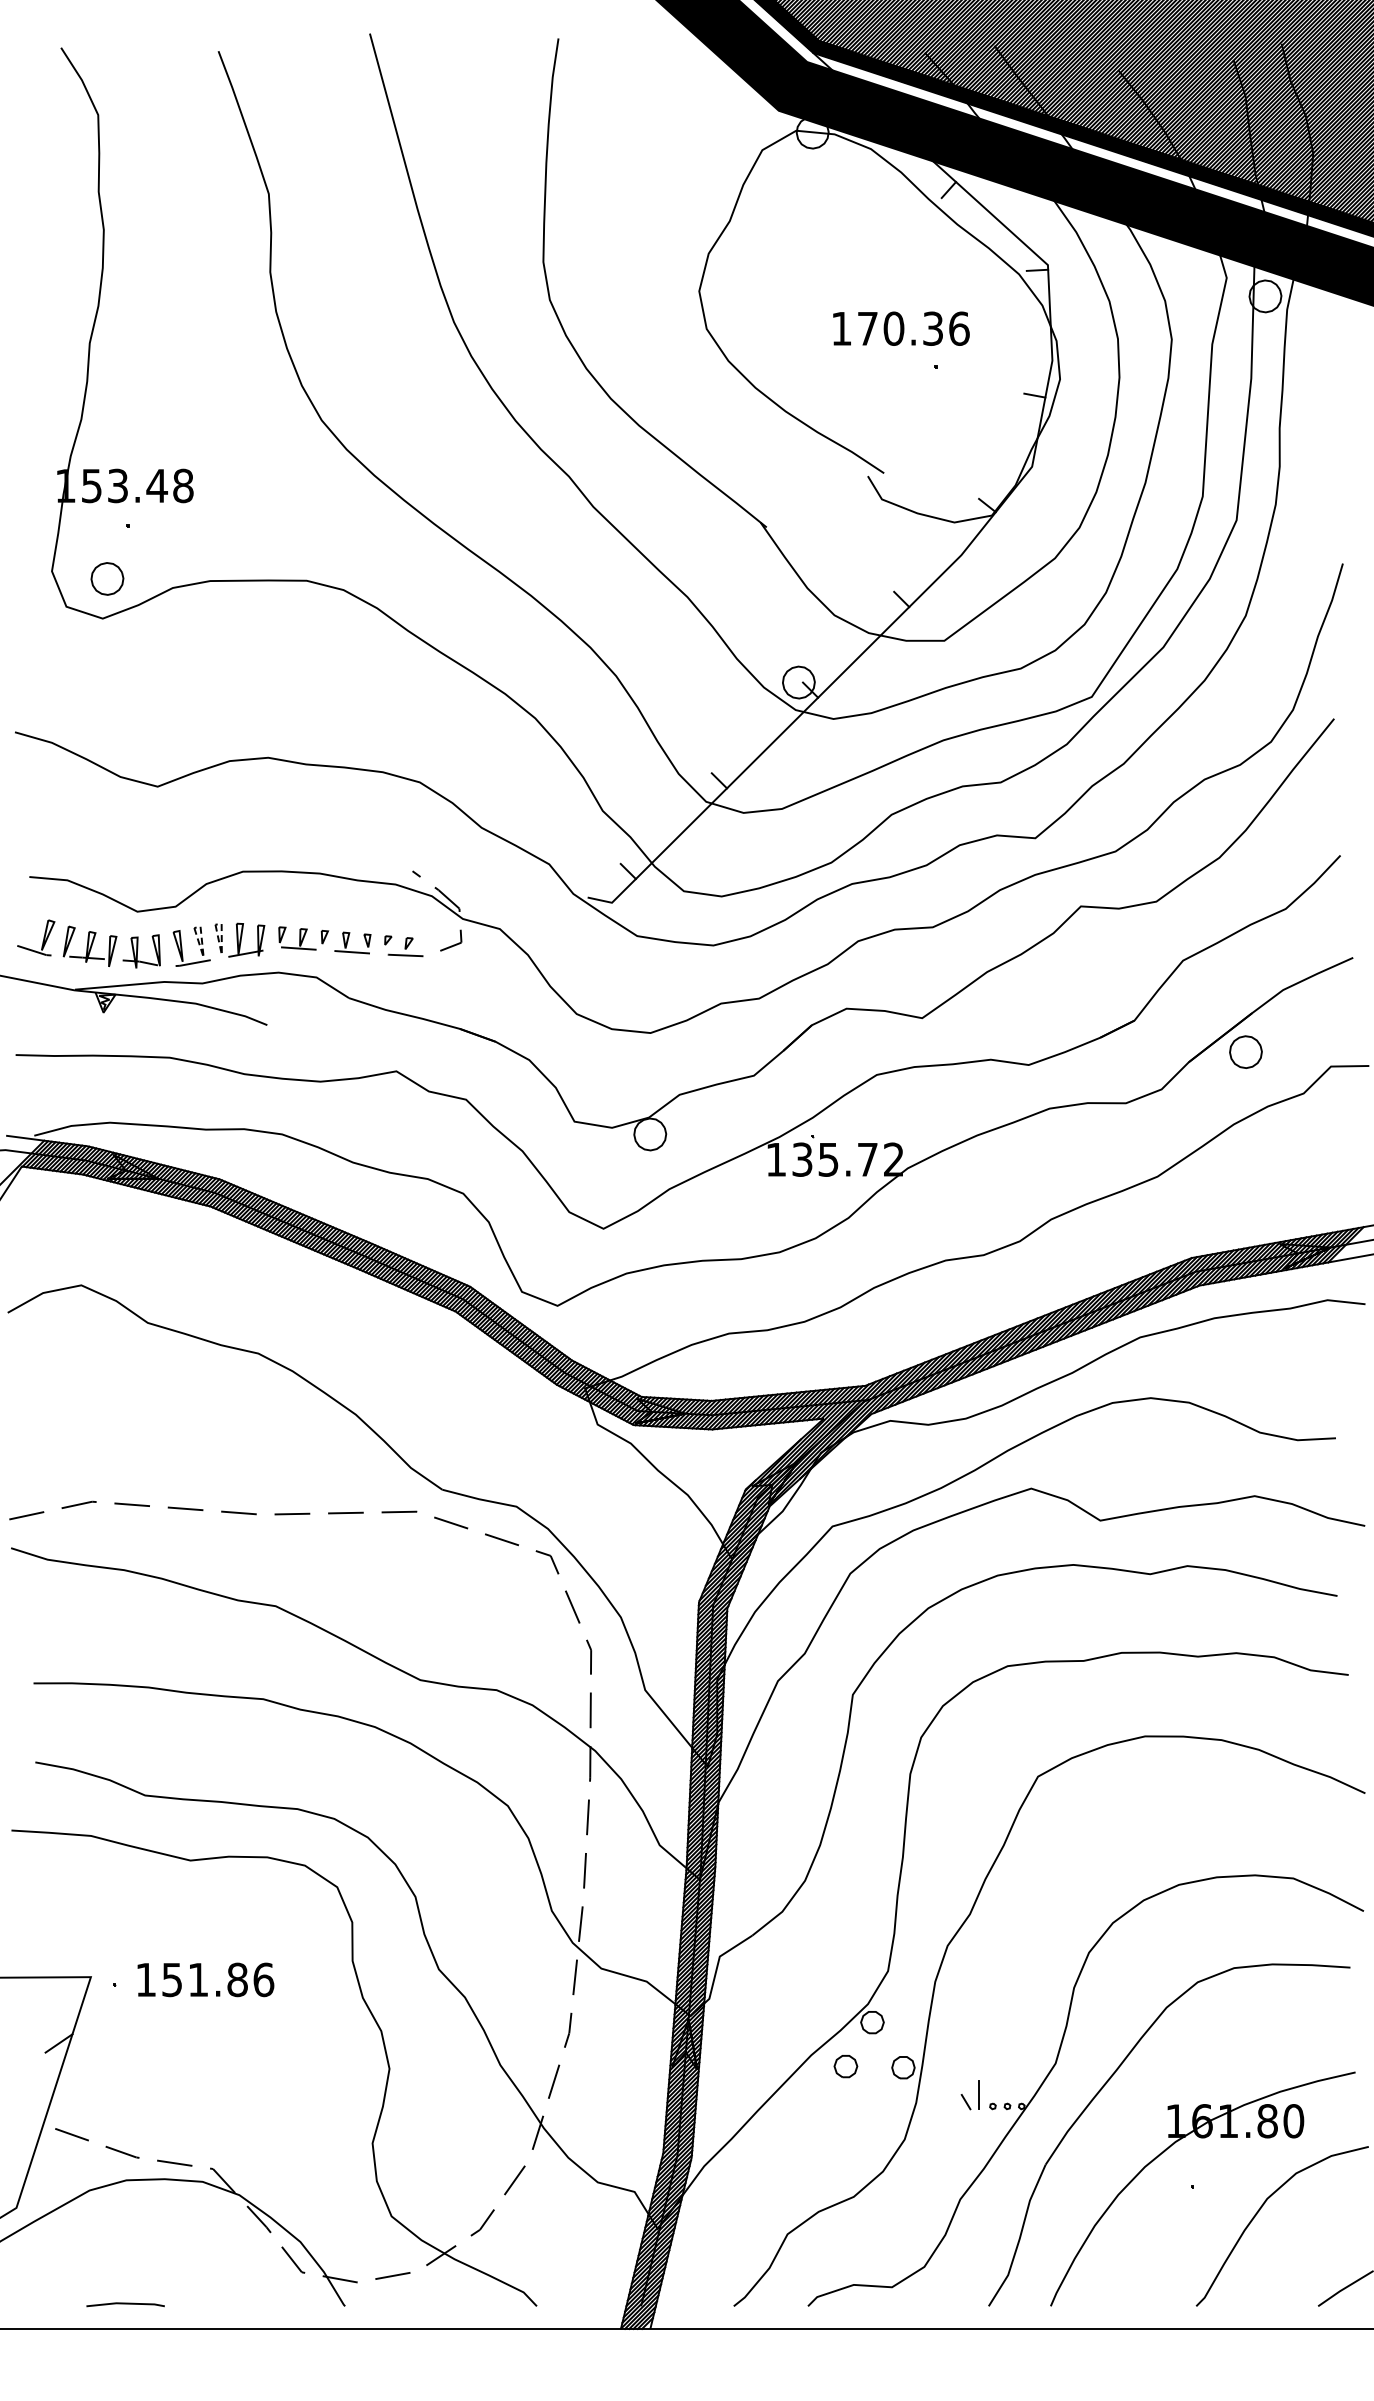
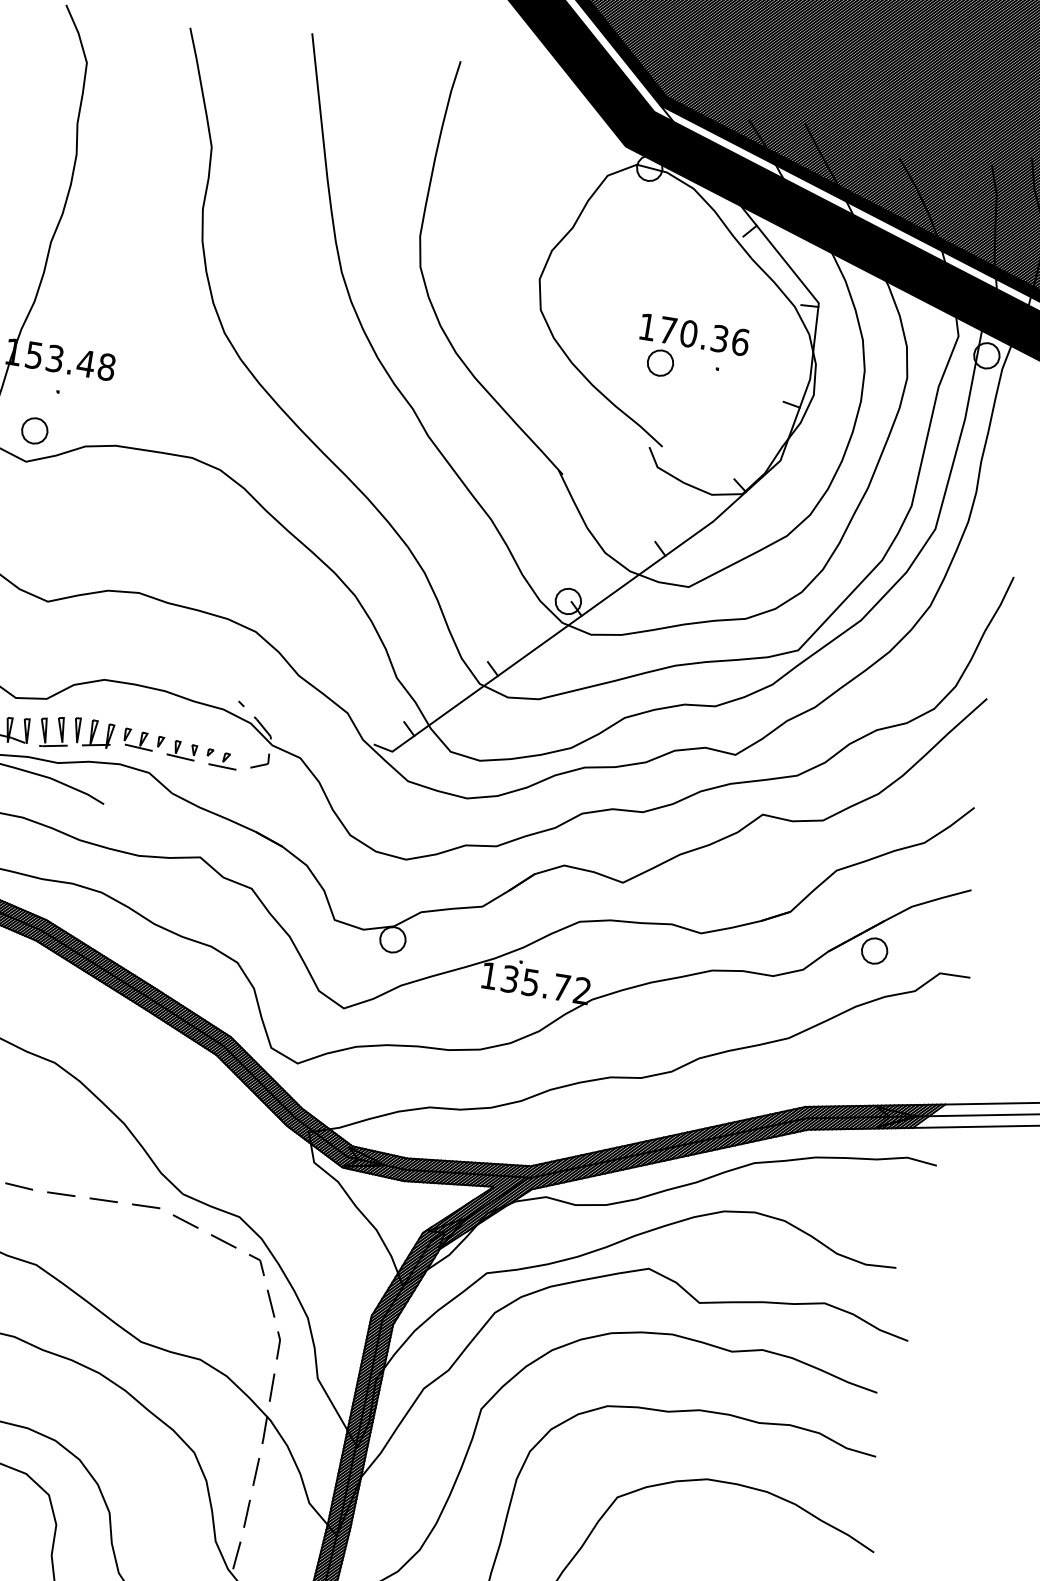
part: (864, 370) -> (660, 363), added
line: (221, 951) -> (77, 740), dashed -> solid
line: (203, 954) -> (62, 740), dashed -> solid

